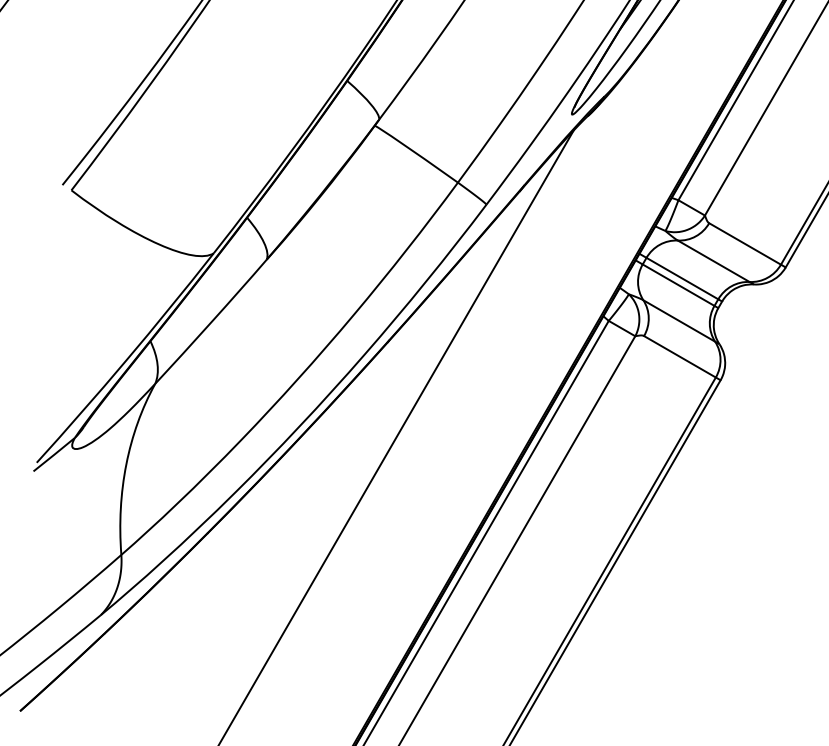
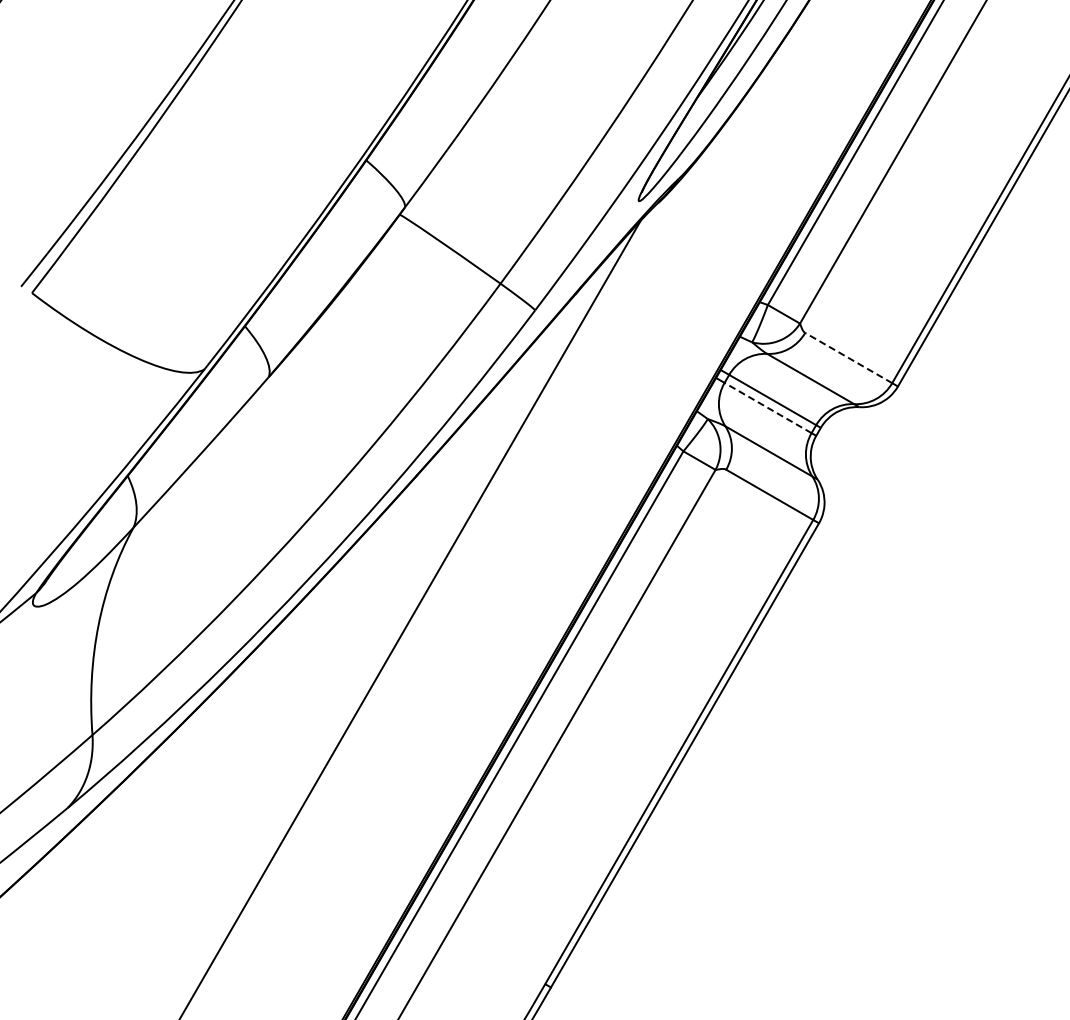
line: (744, 243) -> (848, 357), solid -> dashed
line: (678, 284) -> (767, 407), solid -> dashed

